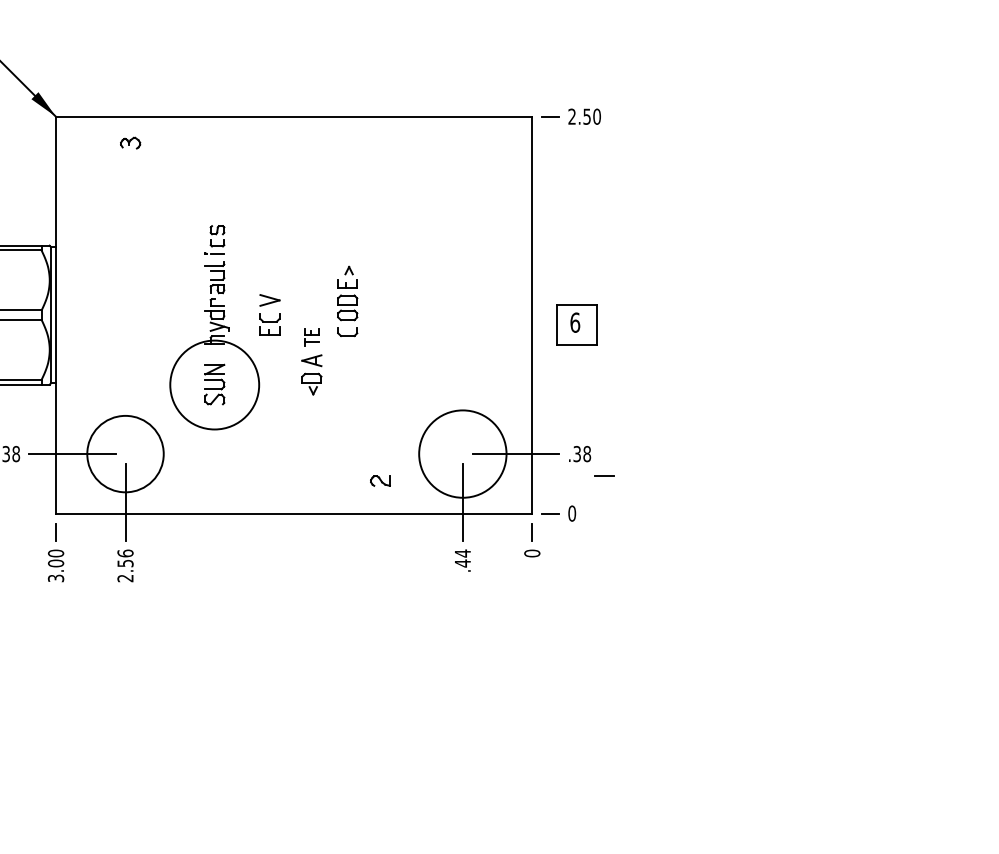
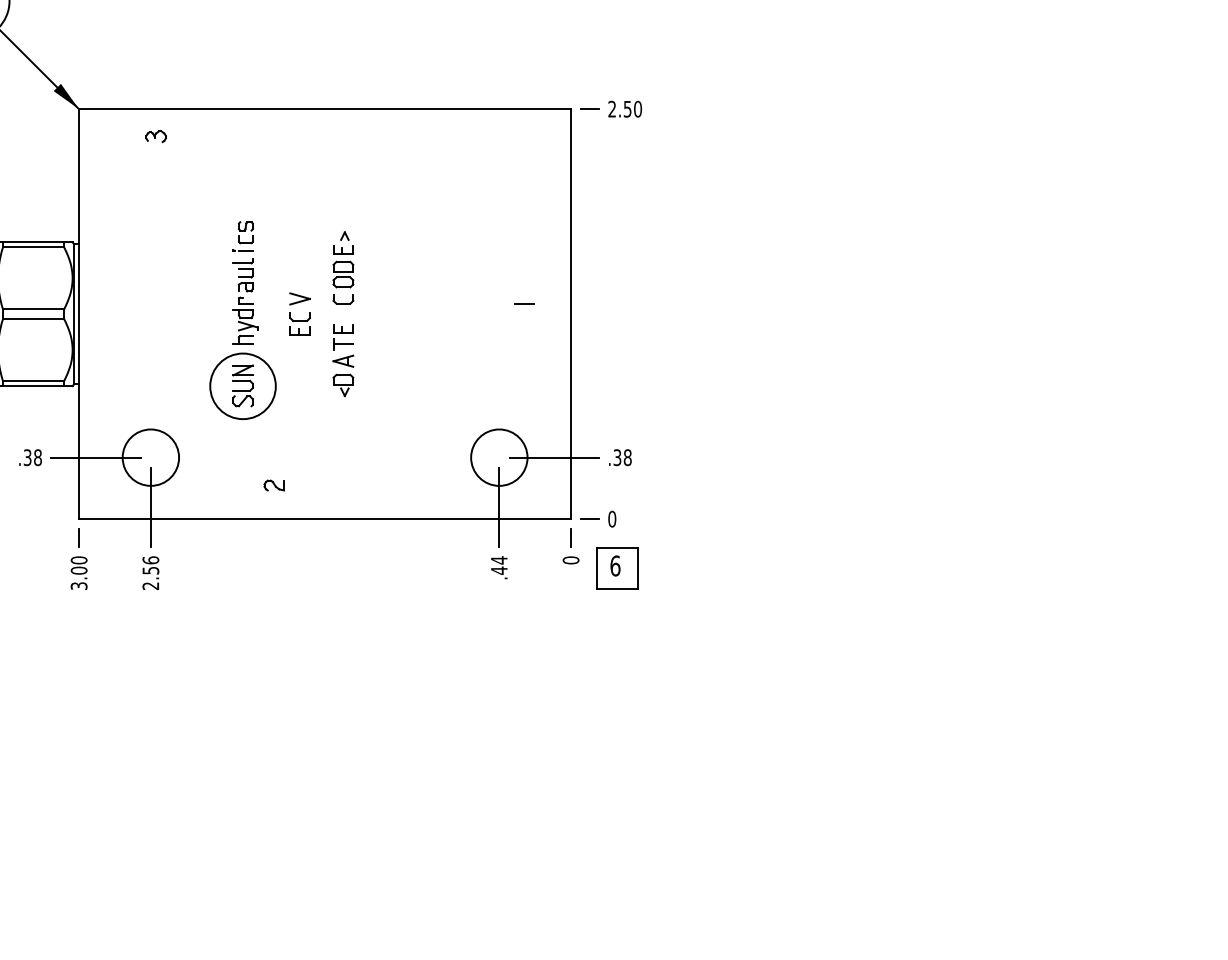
part: (347, 300) -> (343, 267), moved
part: (577, 325) -> (617, 568), moved
part: (311, 337) -> (343, 337), size x1.43
circle: (214, 385) -> (242, 386), size x0.71
circle: (125, 453) -> (150, 457), size x0.71
circle: (463, 453) -> (499, 457), size x0.62
line: (604, 475) -> (524, 303), moved
part: (379, 481) -> (273, 485), moved

